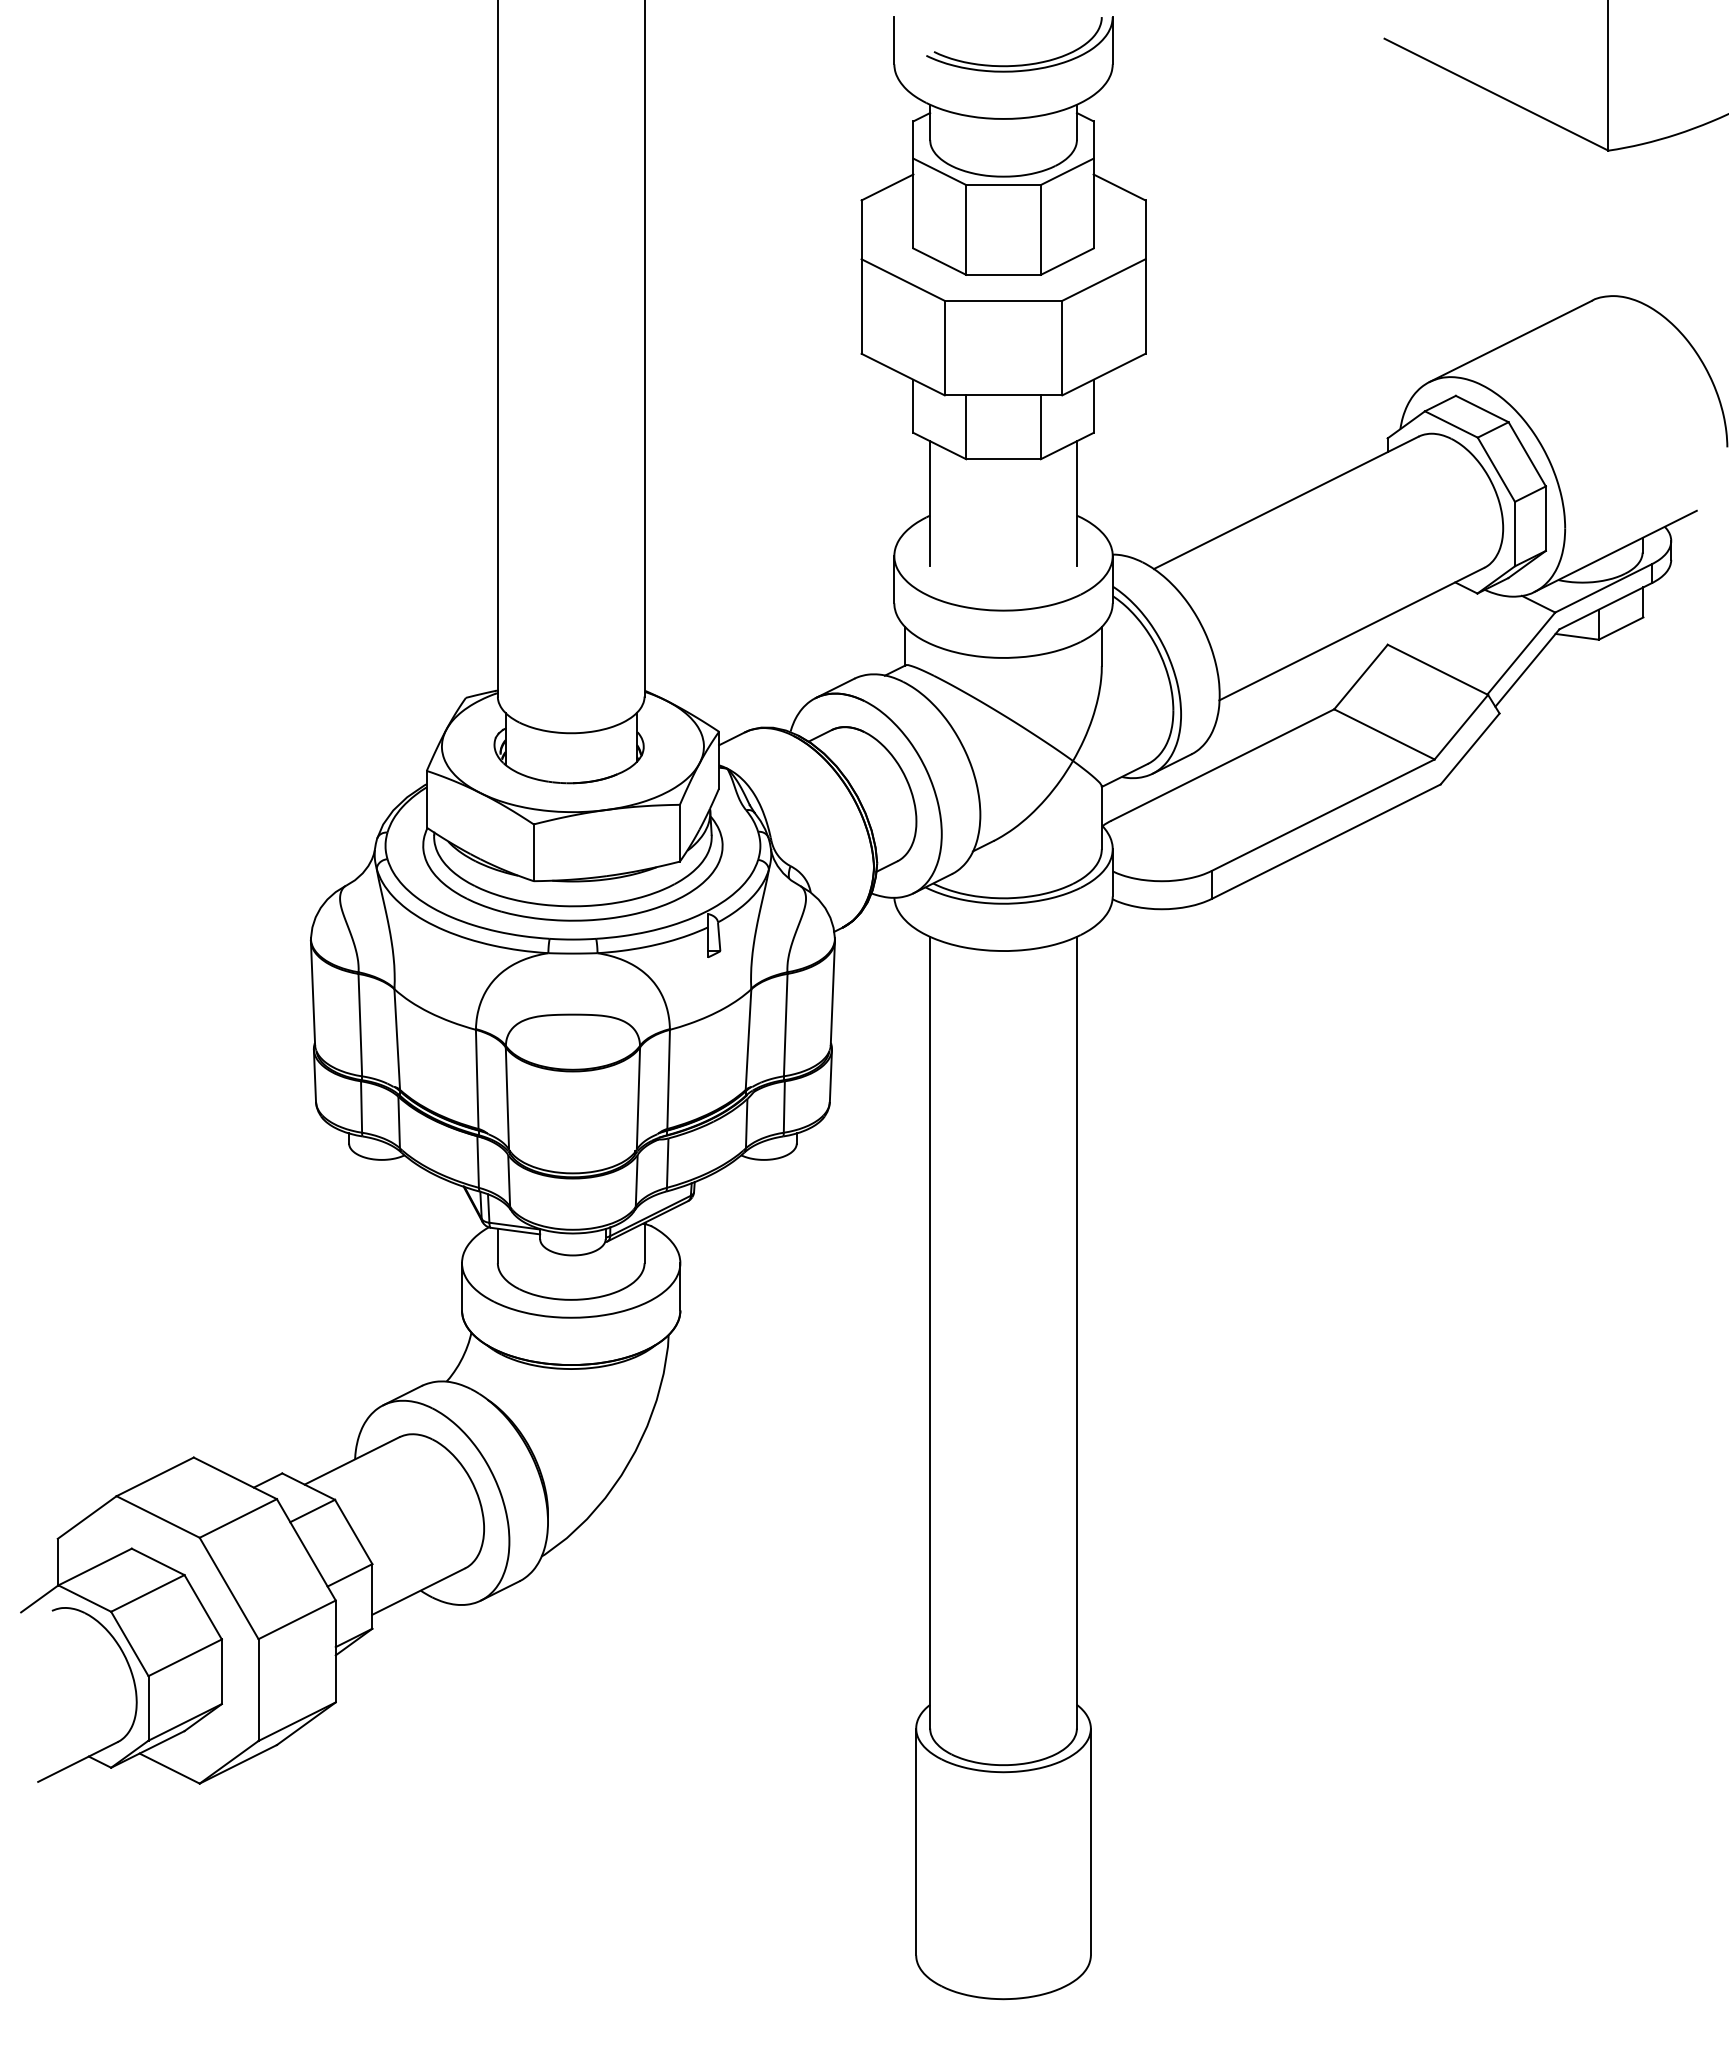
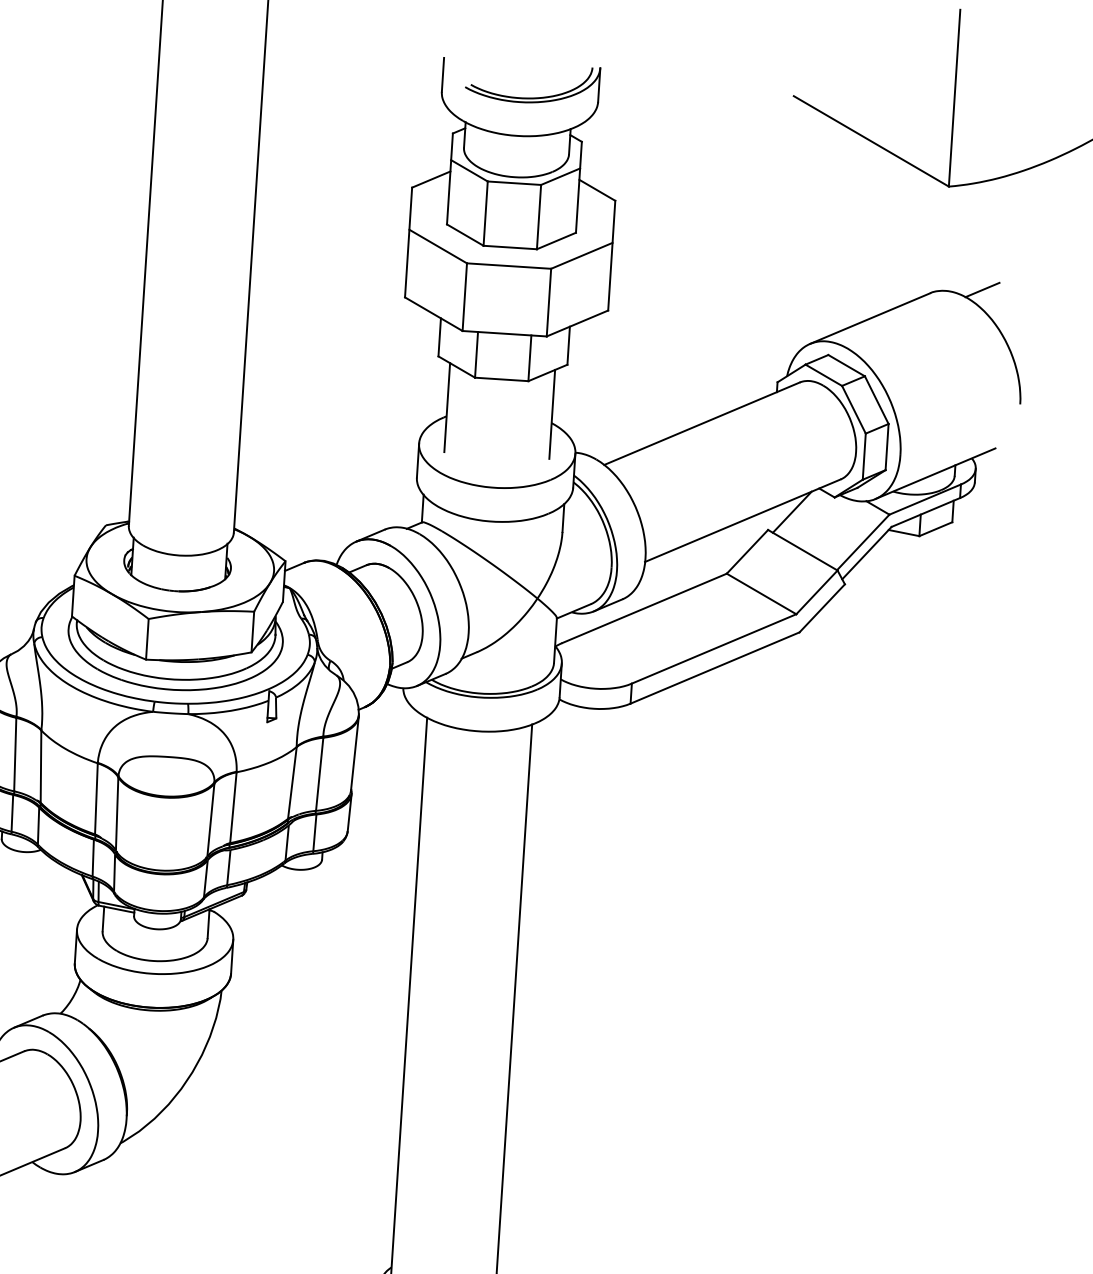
line: (1664, 291) -> (982, 289), added
line: (1419, 617) -> (792, 511), added

